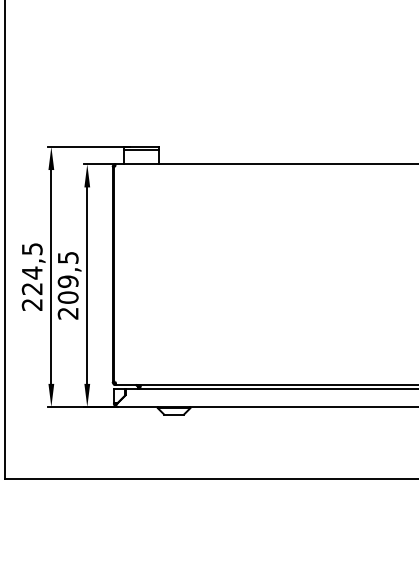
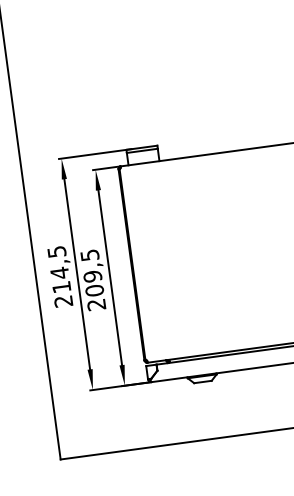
text: (31, 288) -> (60, 286), 224,5 -> 214,5

